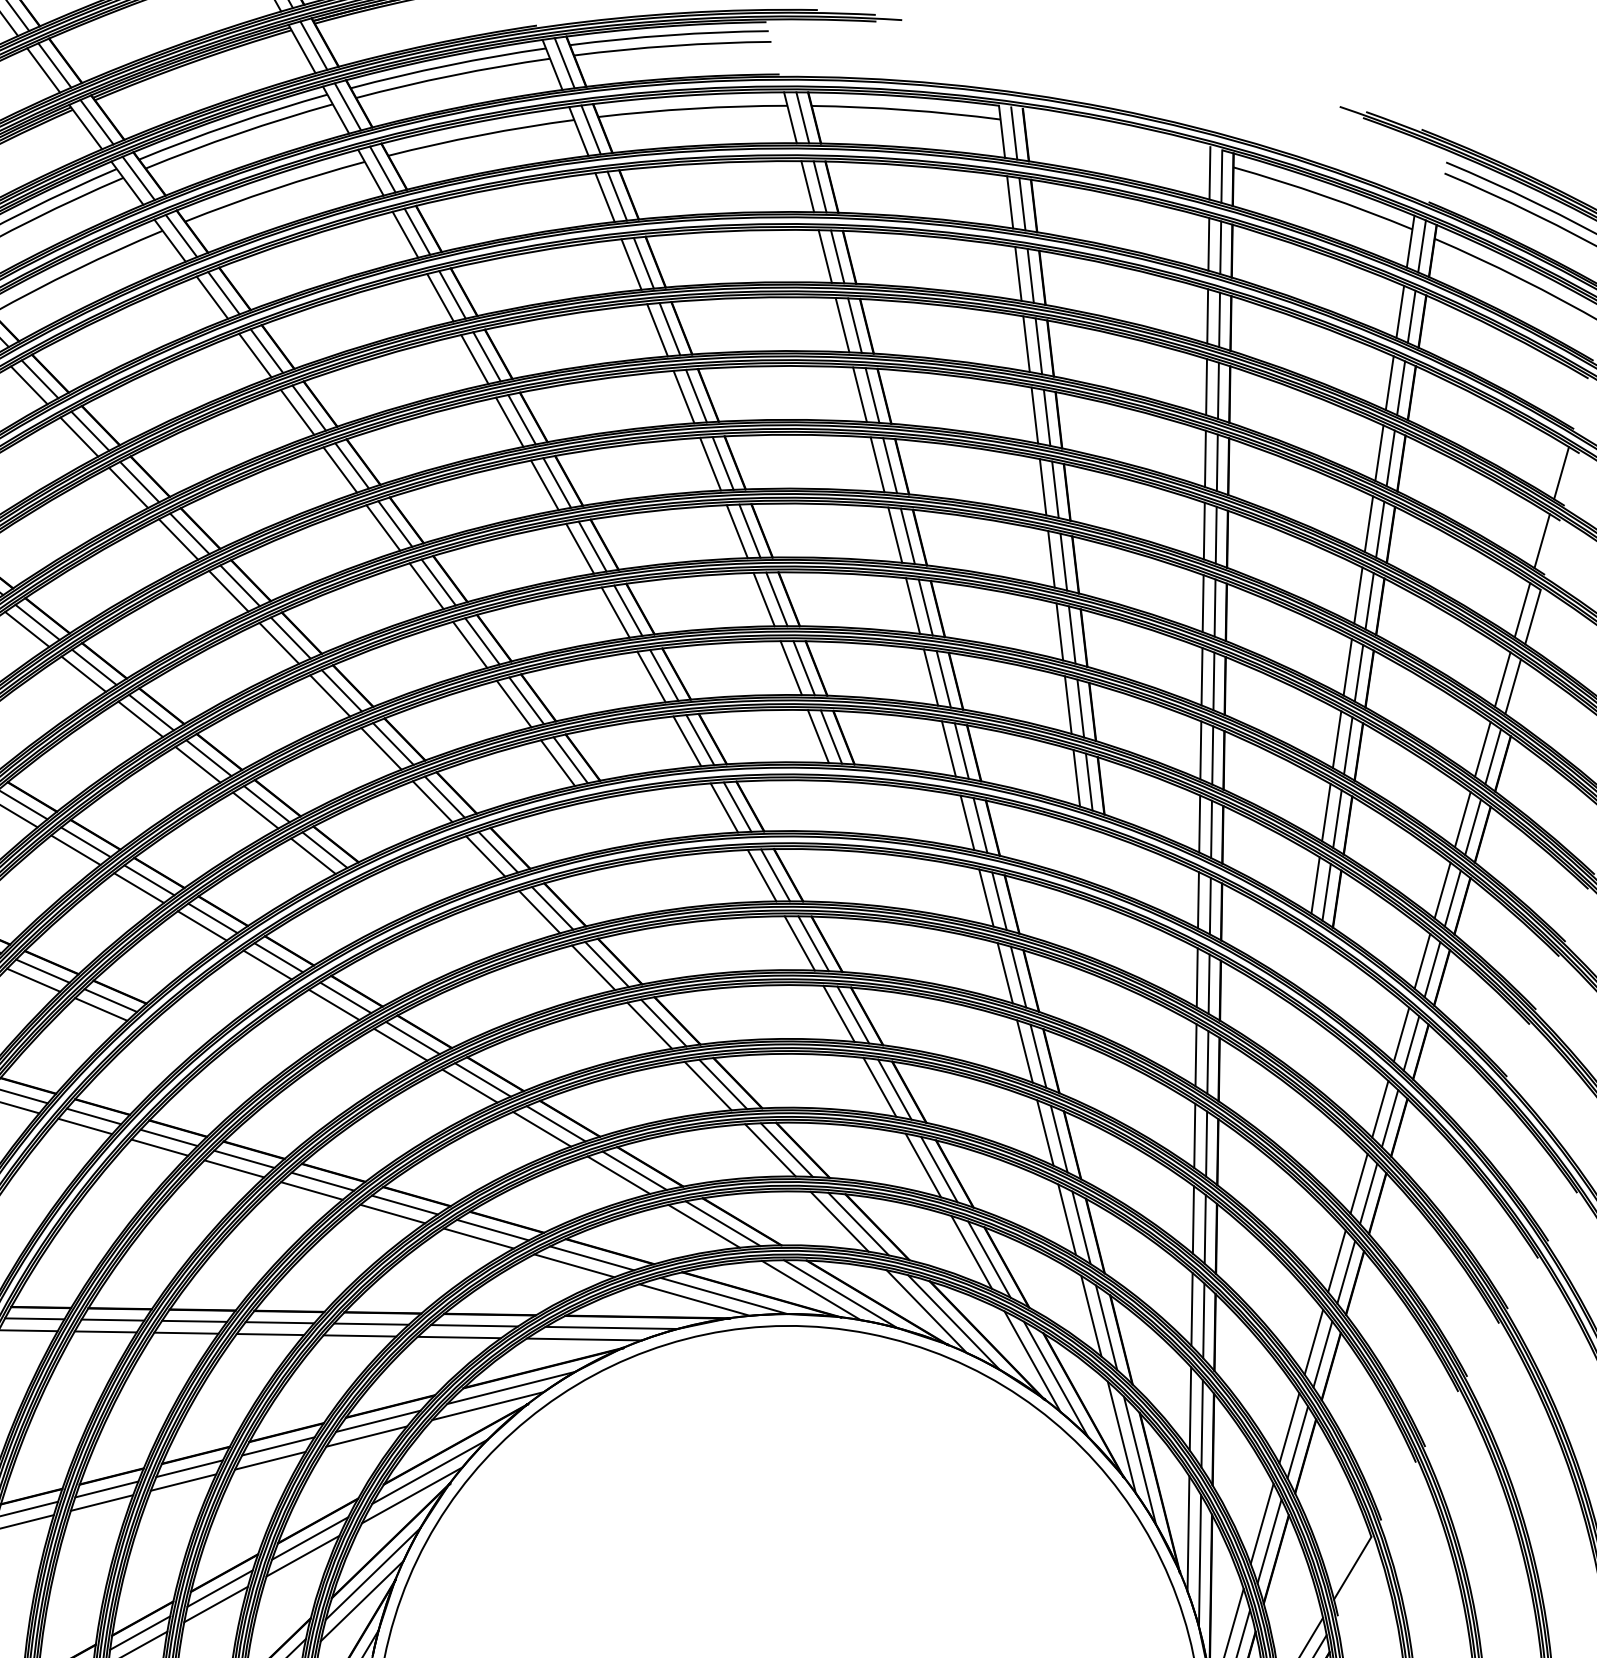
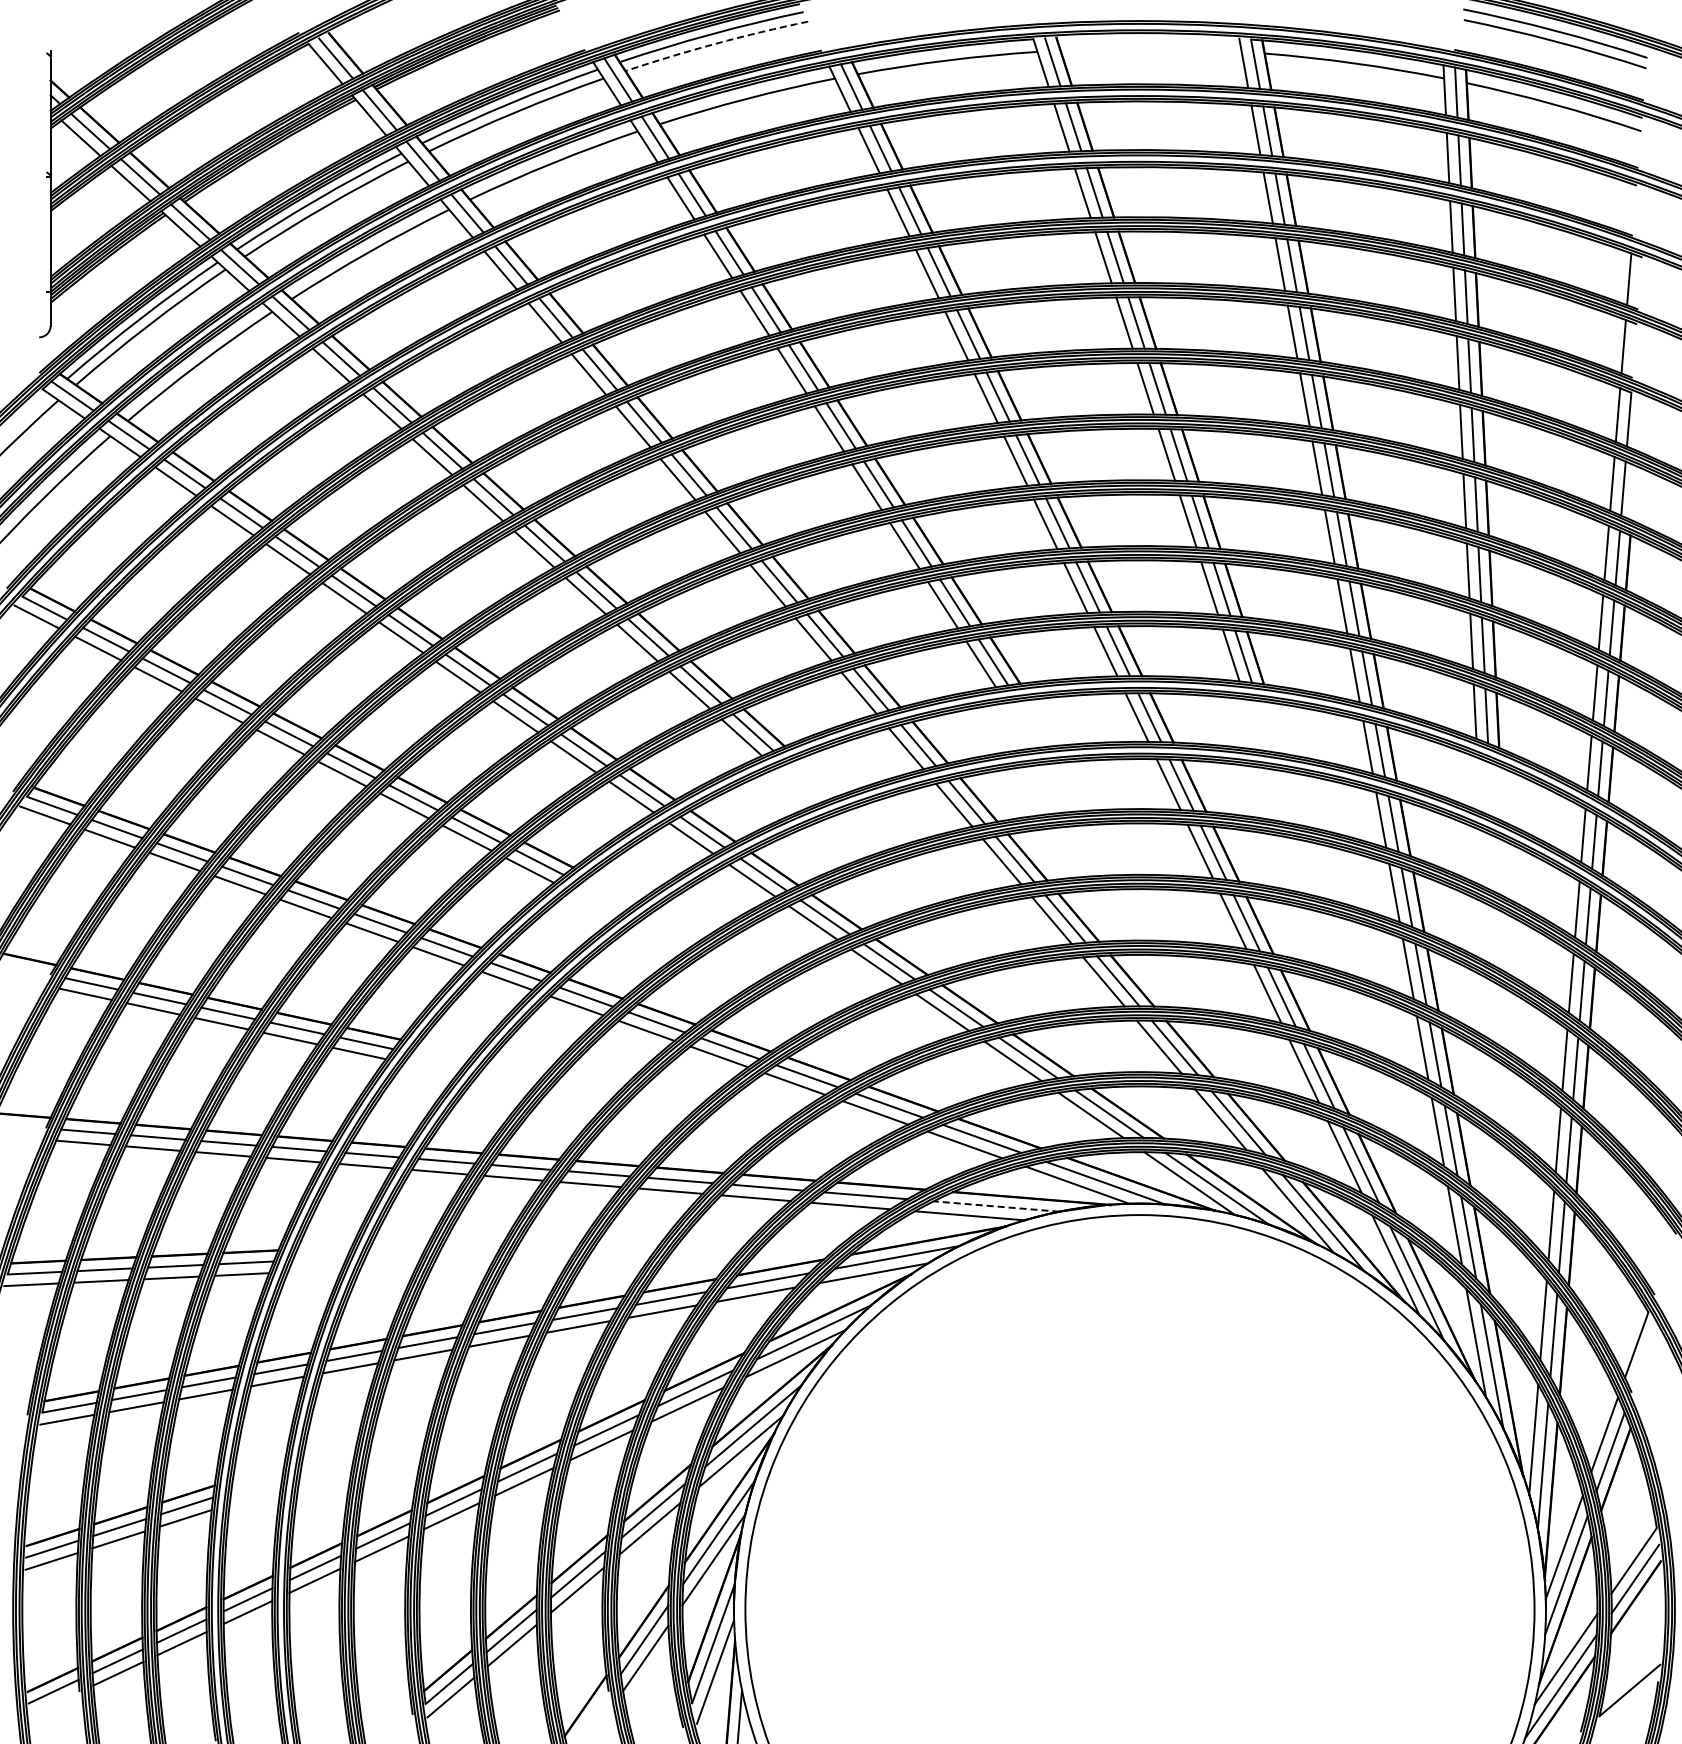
arc: (672, 45) -> (716, 43), solid -> dashed
line: (723, 1295) -> (996, 1206), solid -> dashed

